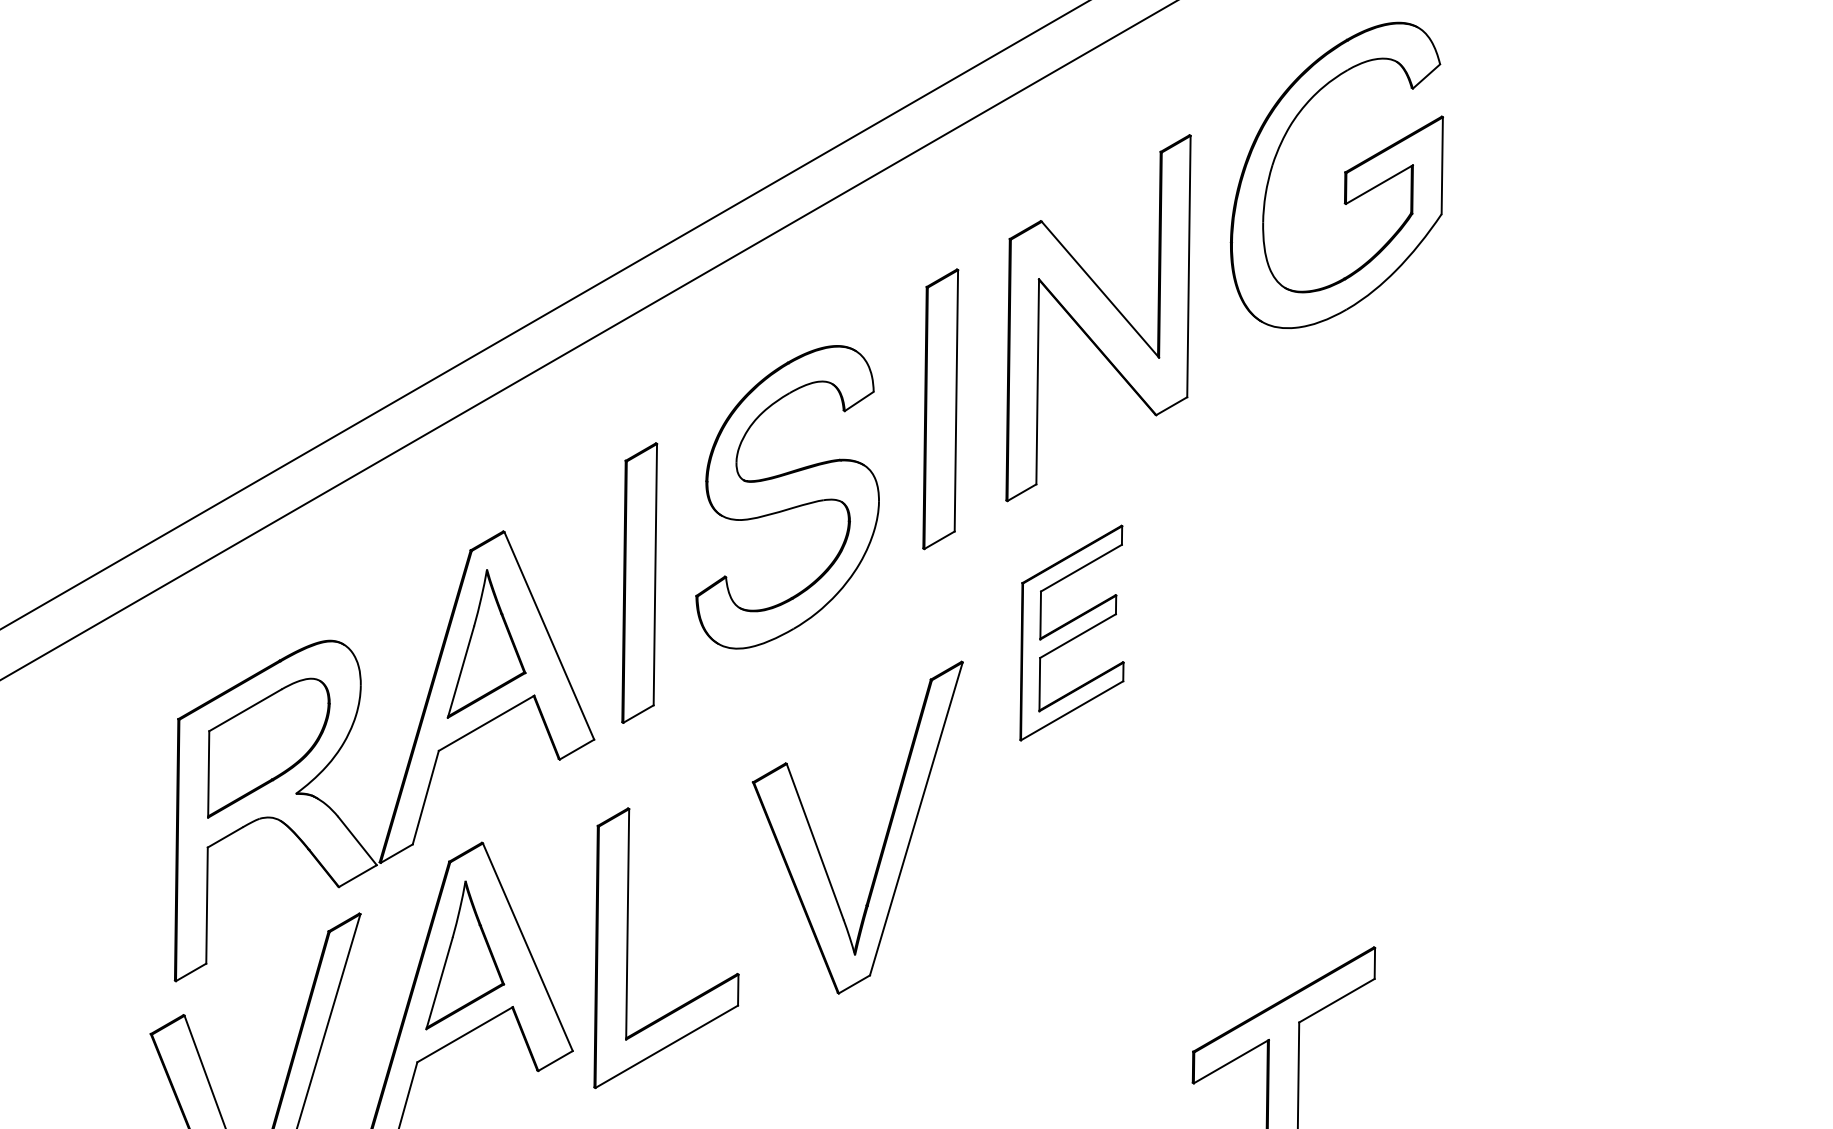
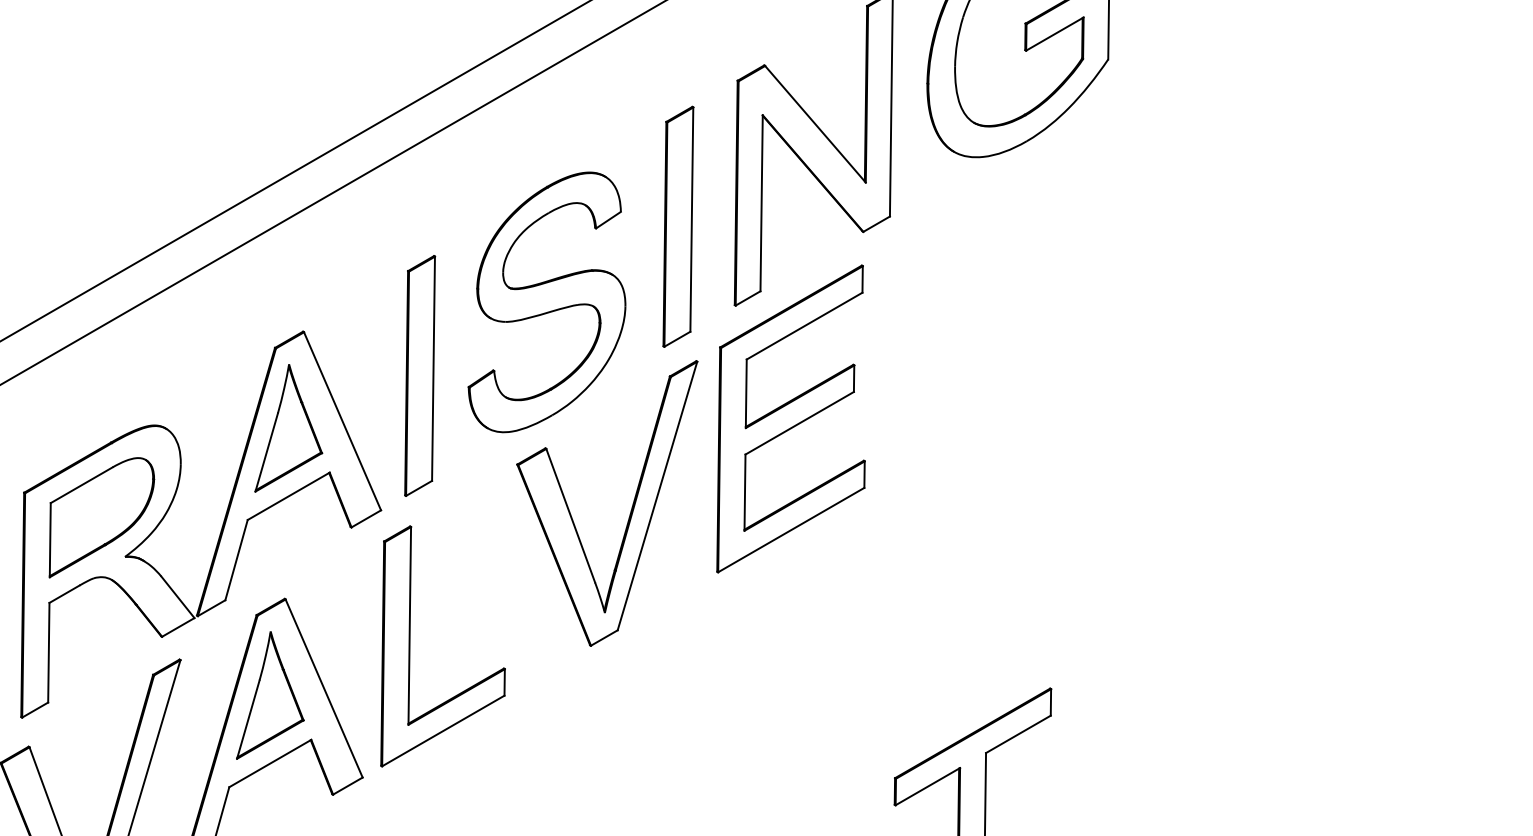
part: (1071, 632) -> (790, 418), size x1.67
part: (885, 834) -> (631, 509), moved
part: (628, 947) -> (410, 645), moved

